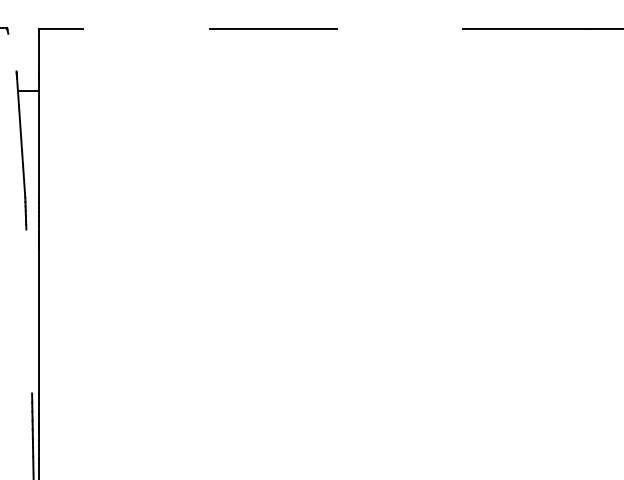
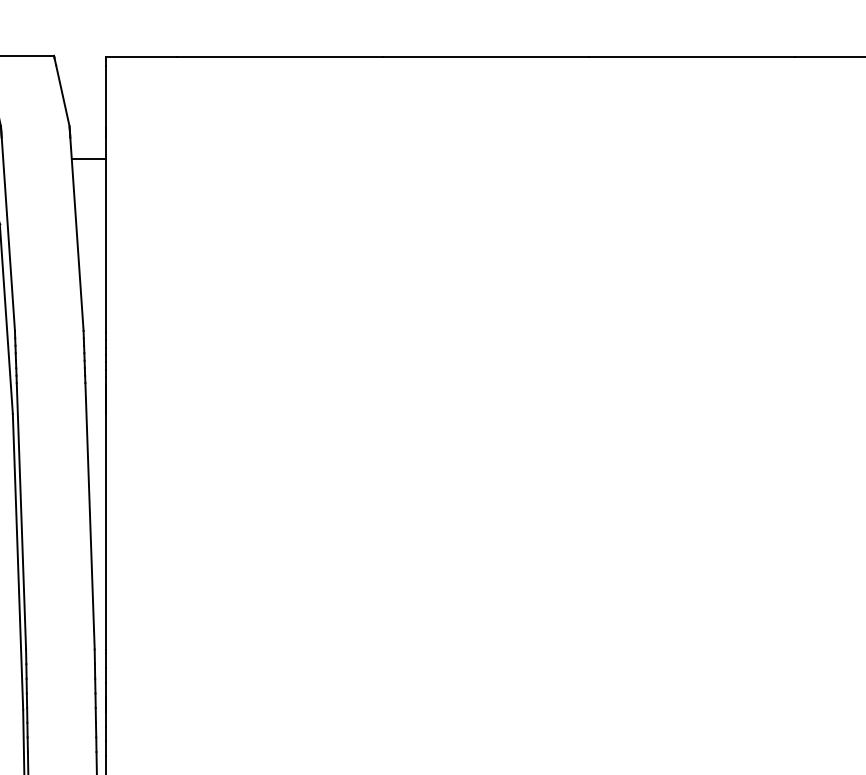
line: (146, 28) -> (280, 56), added
line: (399, 28) -> (691, 56), added
line: (12, 52) -> (62, 95), added
line: (29, 311) -> (90, 516), added

